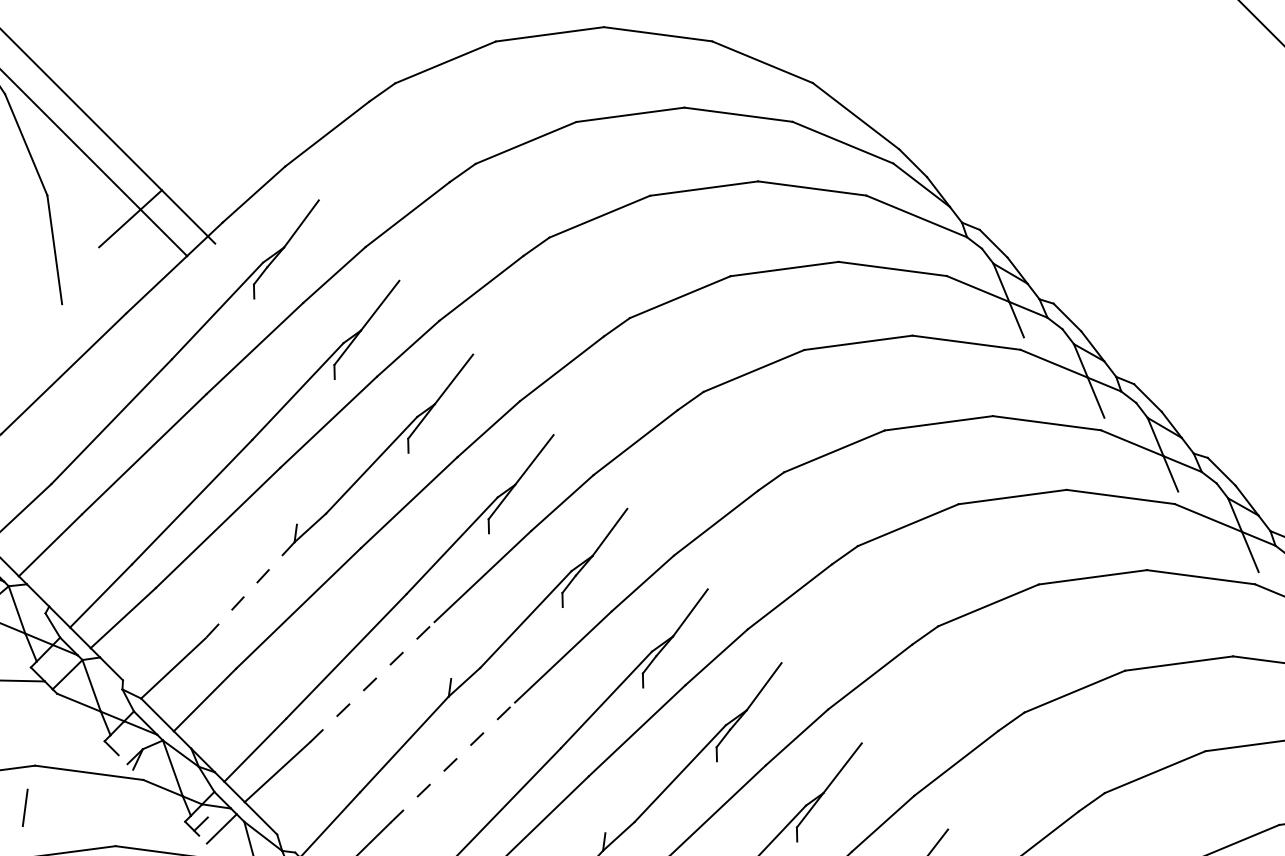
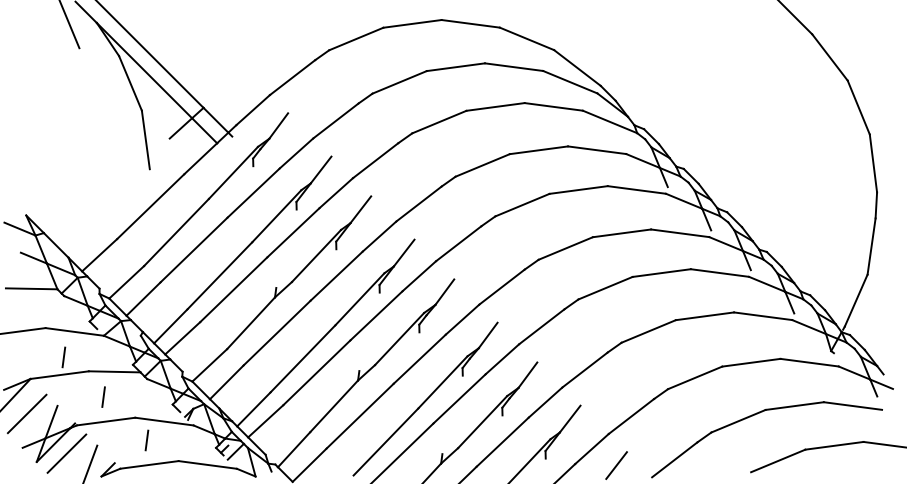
line: (249, 590) -> (250, 323), dashed -> solid
line: (371, 681) -> (316, 372), dashed -> solid
line: (453, 763) -> (360, 416), dashed -> solid
line: (24, 807) -> (146, 440), moved

